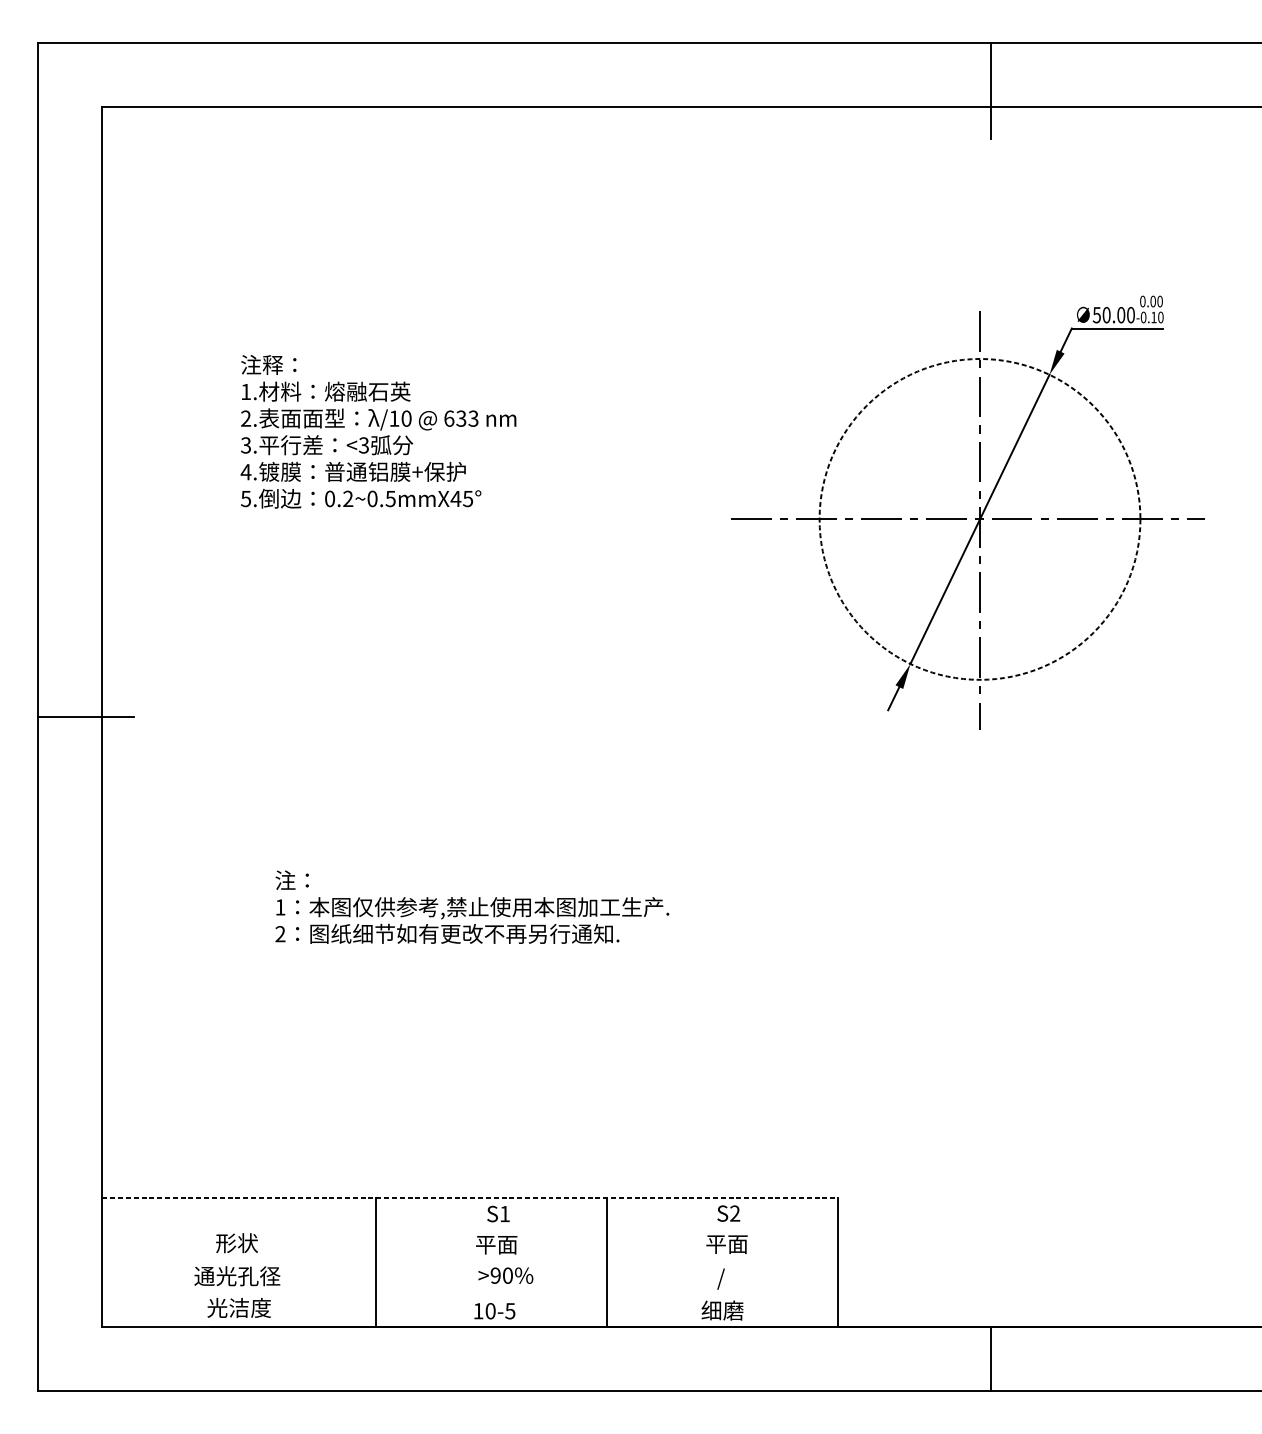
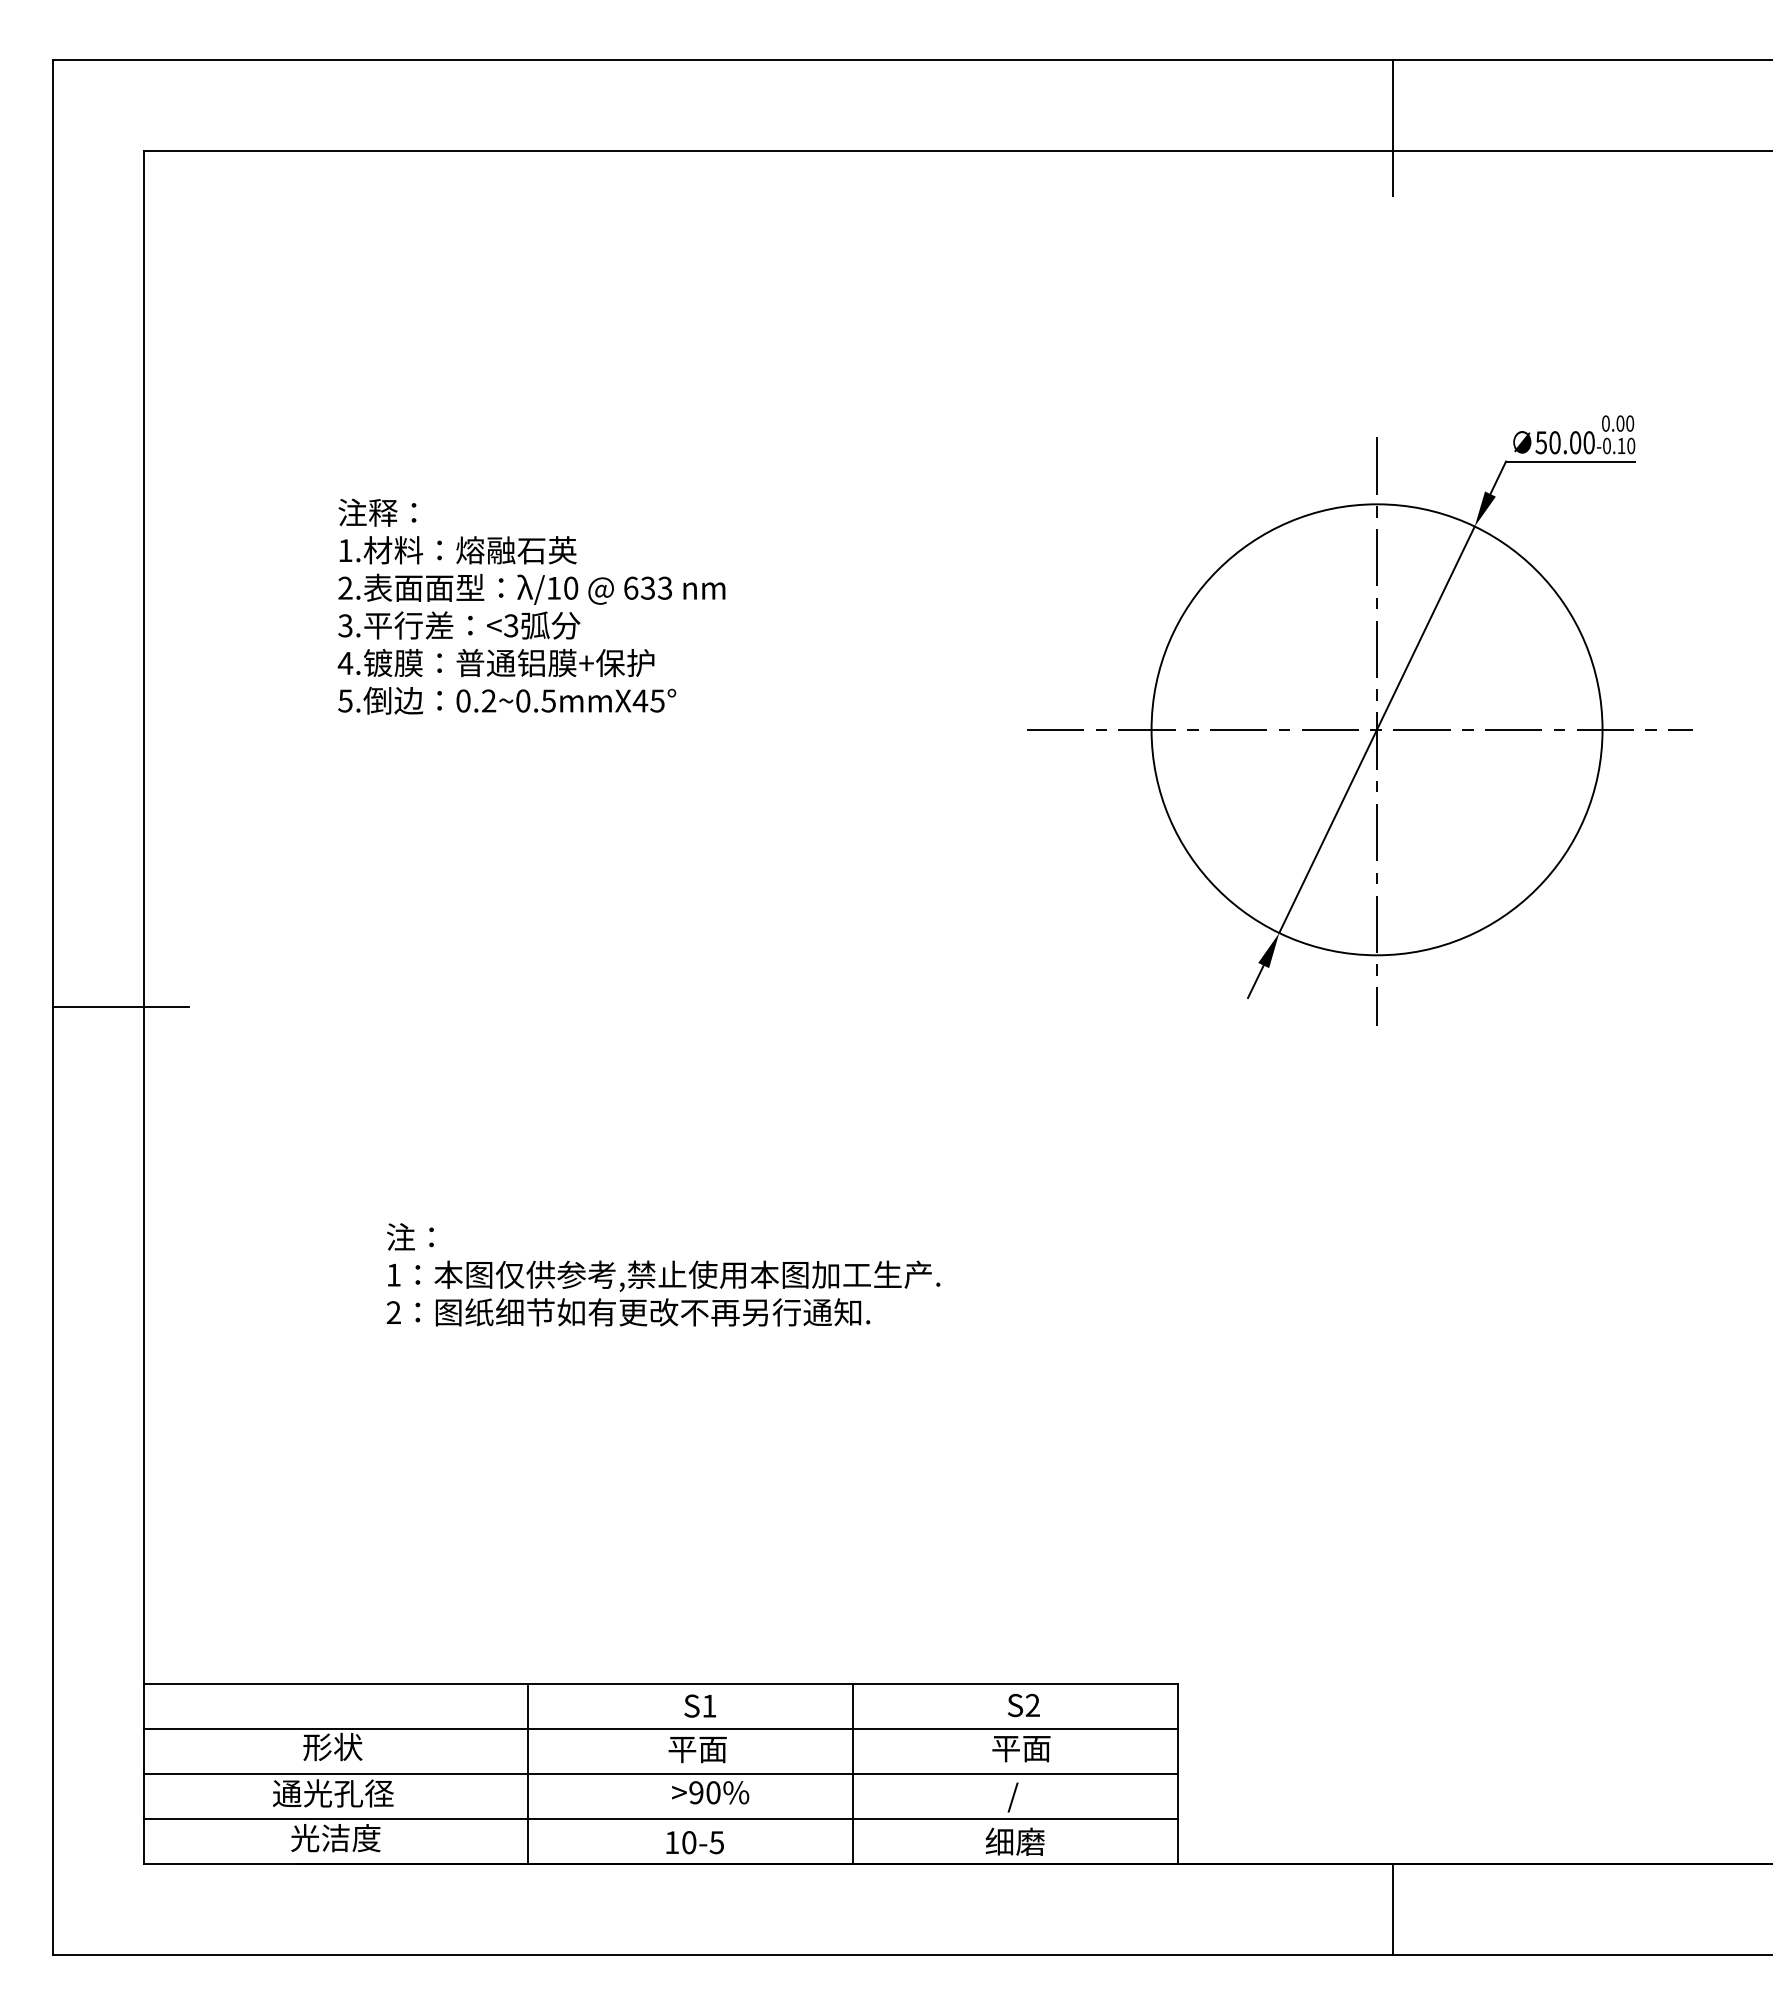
circle: (979, 519) -> (1376, 729), dashed -> solid
line: (470, 1197) -> (661, 1683), dashed -> solid
line: (470, 1230) -> (660, 1729), added
line: (470, 1262) -> (660, 1774), added
line: (470, 1294) -> (660, 1819), added

